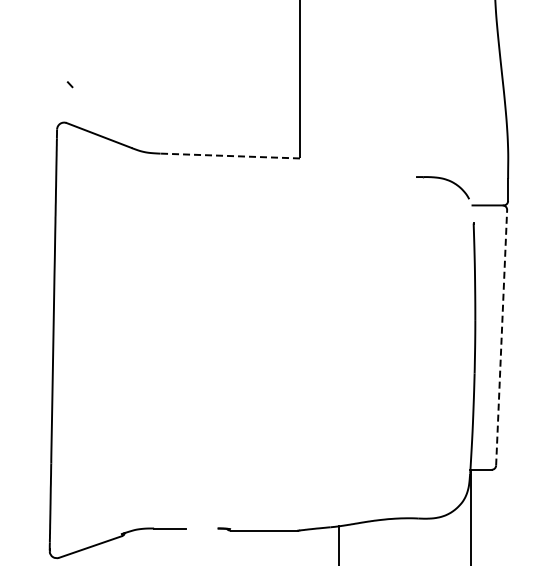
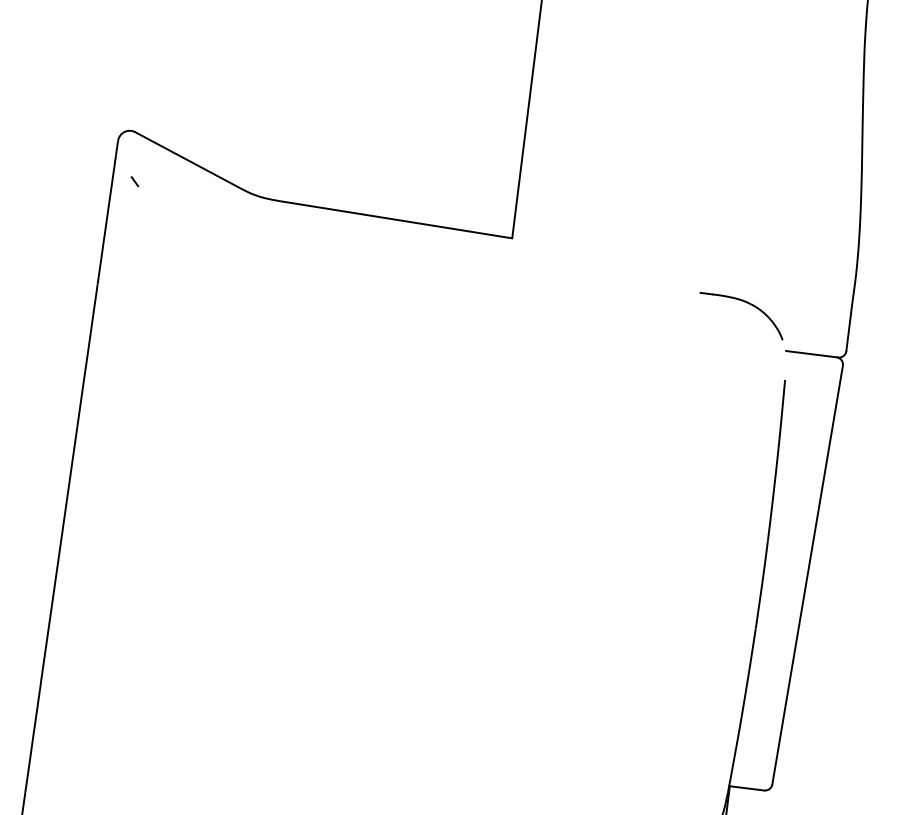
line: (69, 84) -> (133, 181), moved
line: (230, 156) -> (398, 220), dashed -> solid
line: (501, 337) -> (807, 574), dashed -> solid

